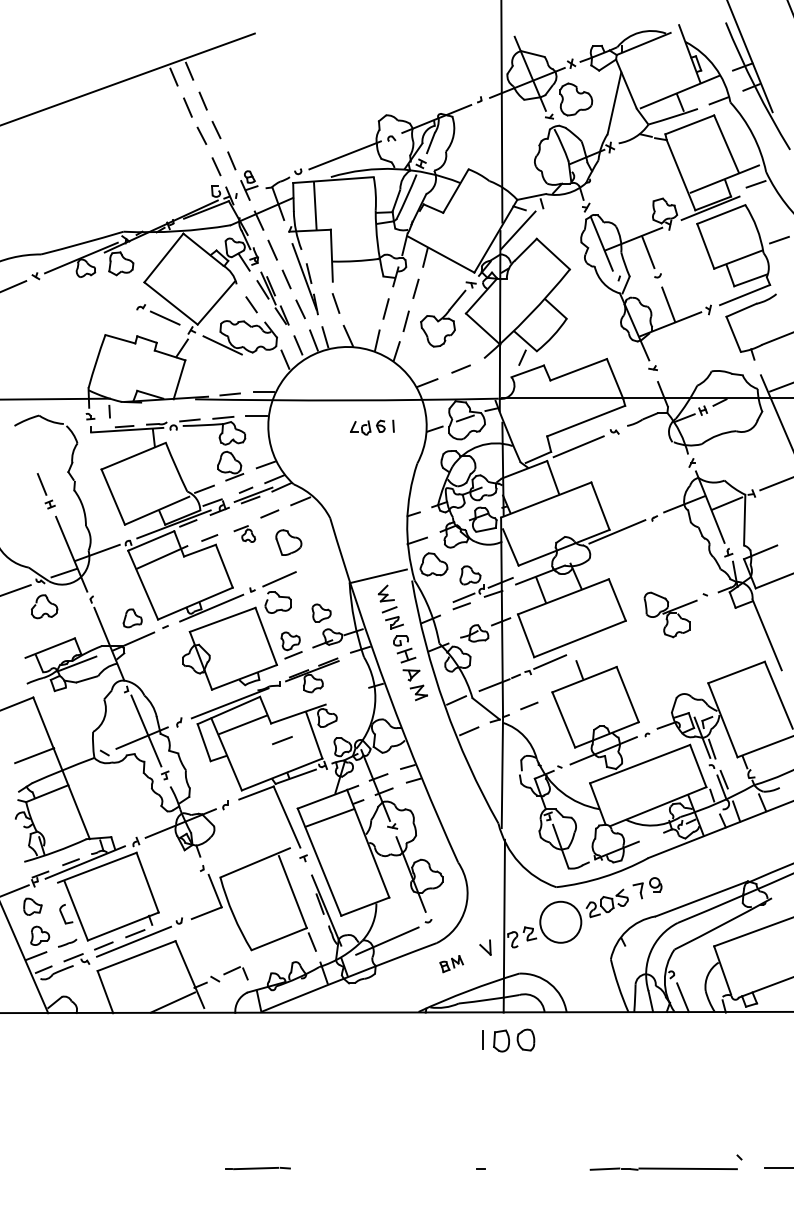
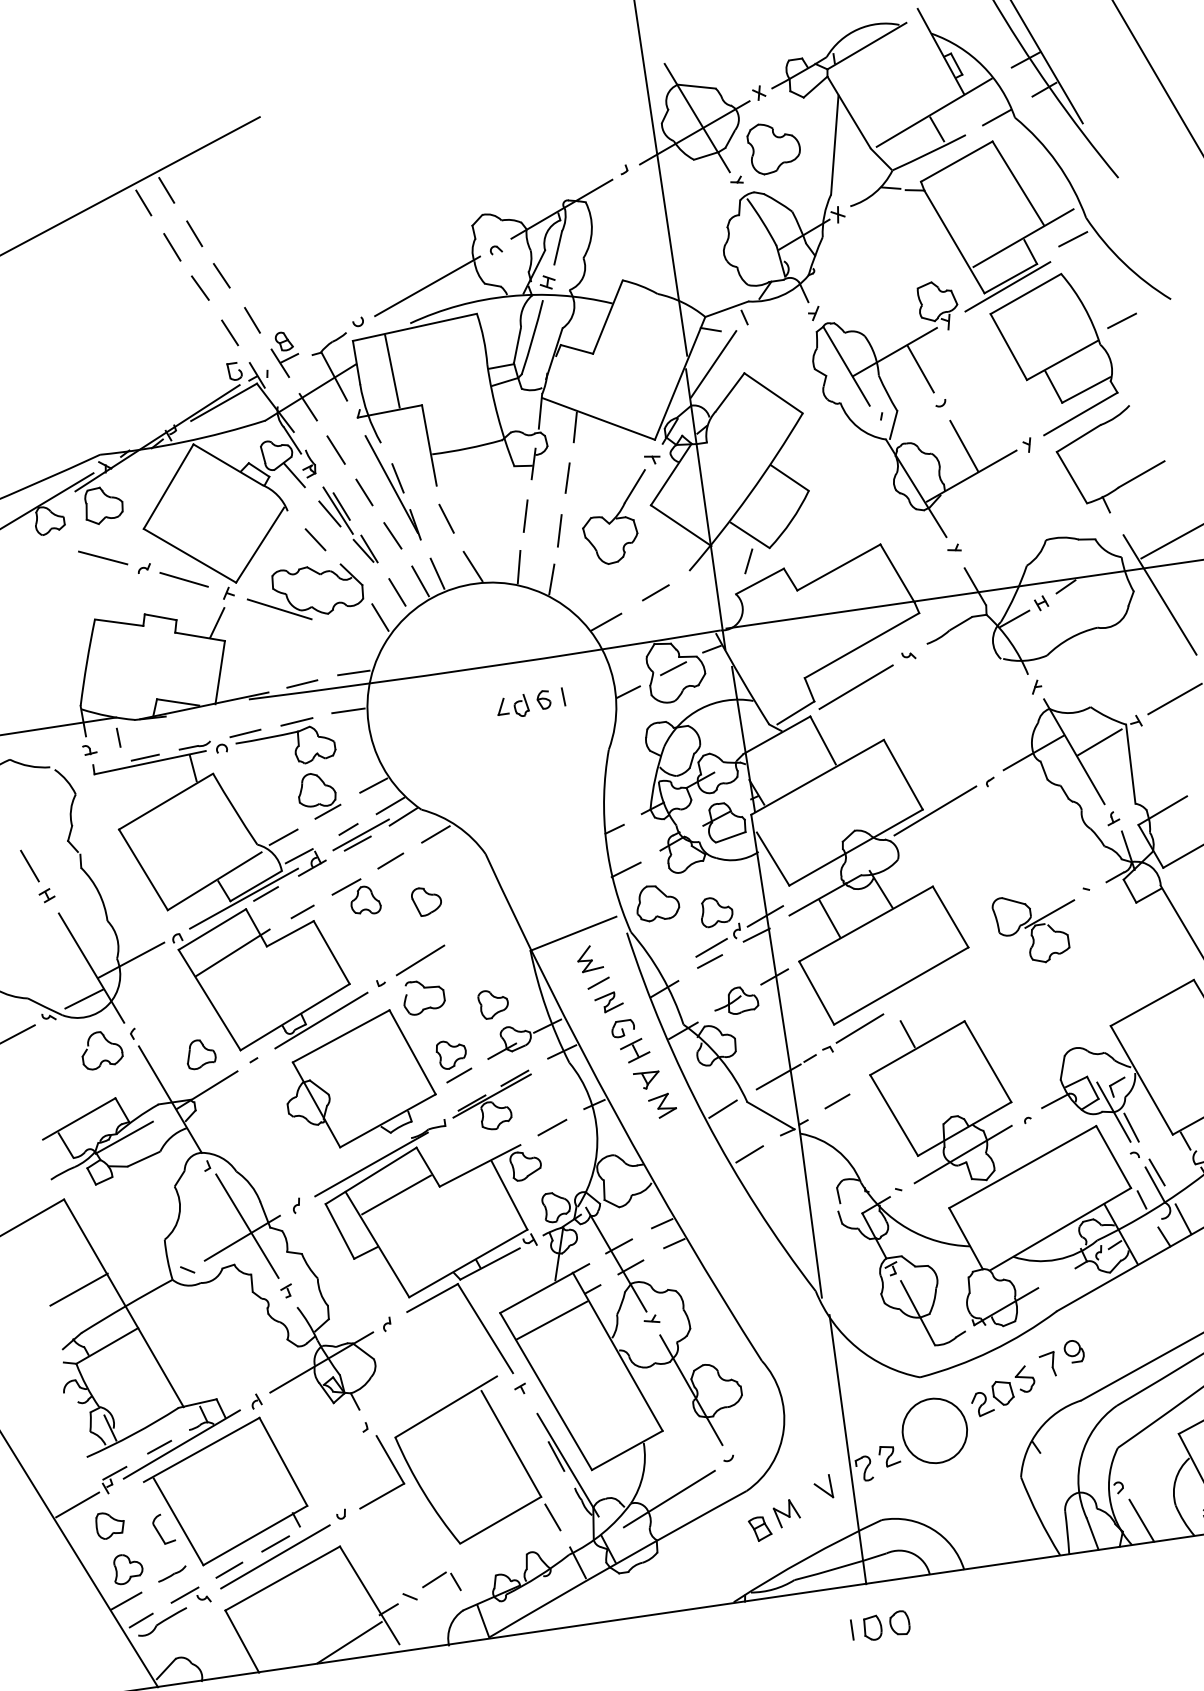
line: (115, 296) -> (101, 557), added
part: (244, 533) -> (355, 897), size x1.43
part: (288, 542) -> (426, 901), size x0.71
part: (44, 606) -> (101, 1049), moved
line: (282, 740) -> (552, 1127), moved
part: (451, 963) -> (774, 1519), size x1.43
part: (509, 1040) -> (881, 1626), size x0.71

